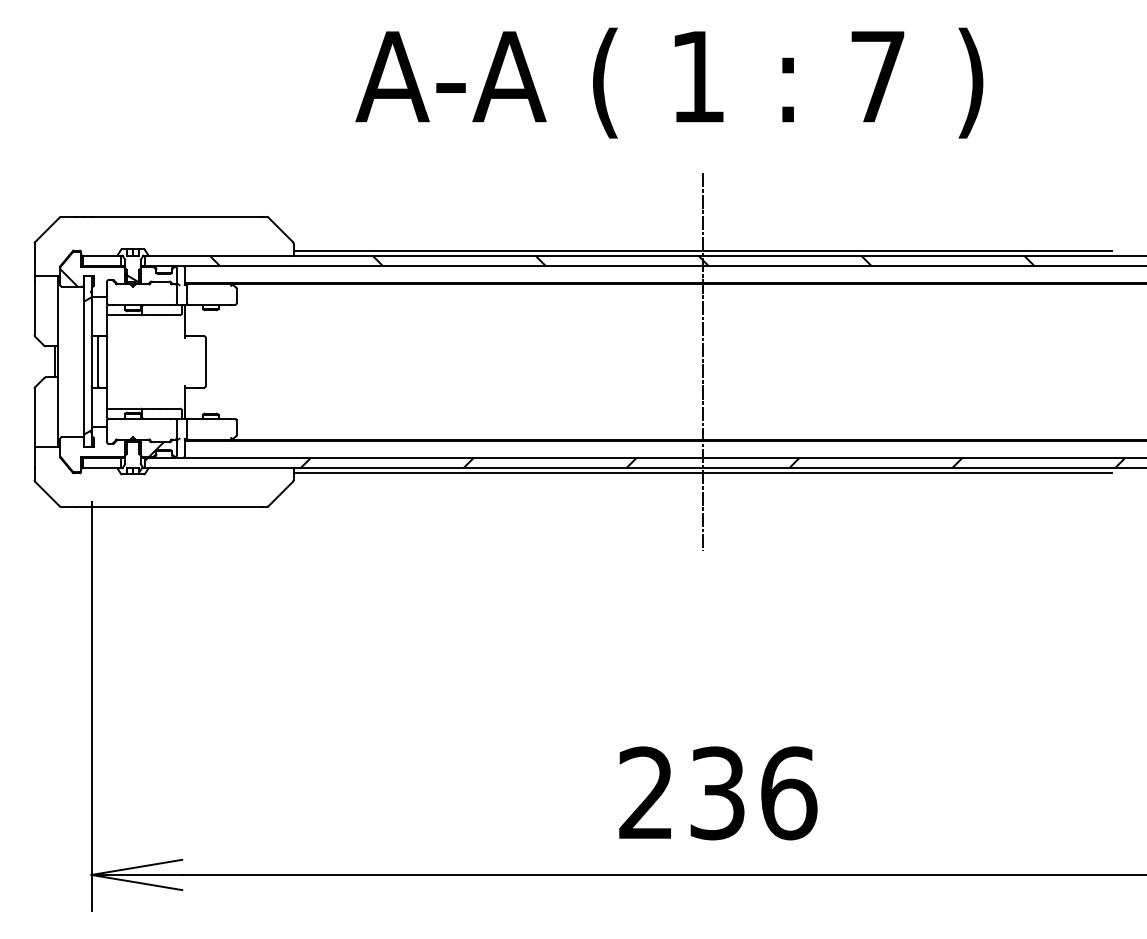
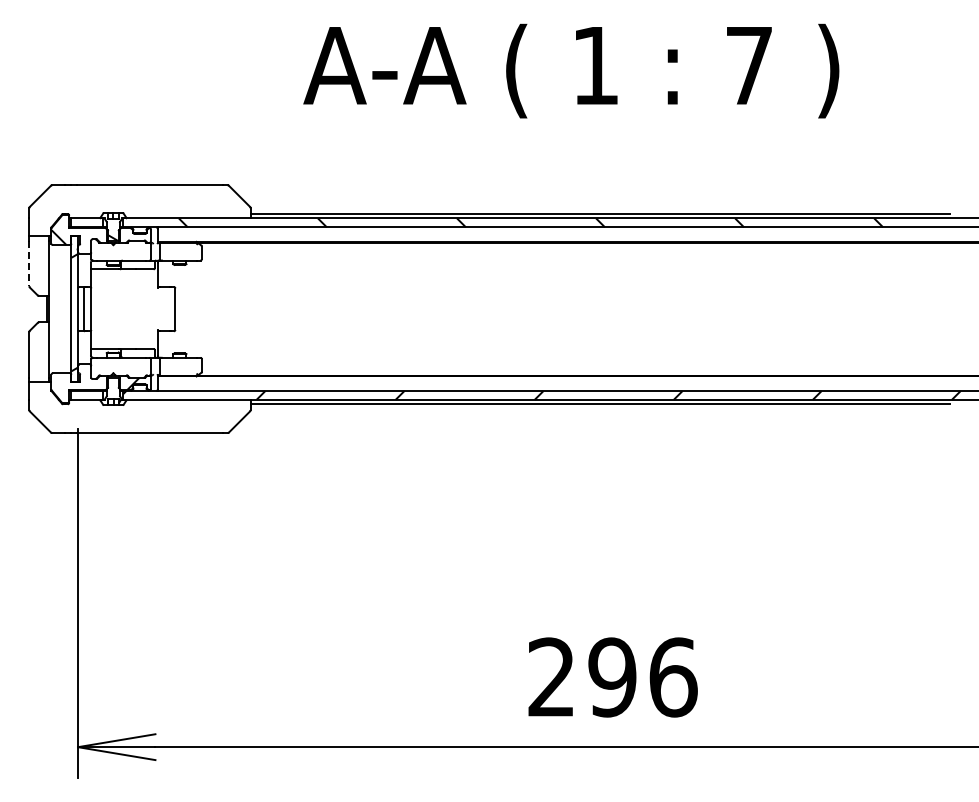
line: (34, 308) -> (29, 263), solid -> dashed
line: (703, 362) -> (600, 309), removed
text: (717, 793) -> (612, 677), 236 -> 296

